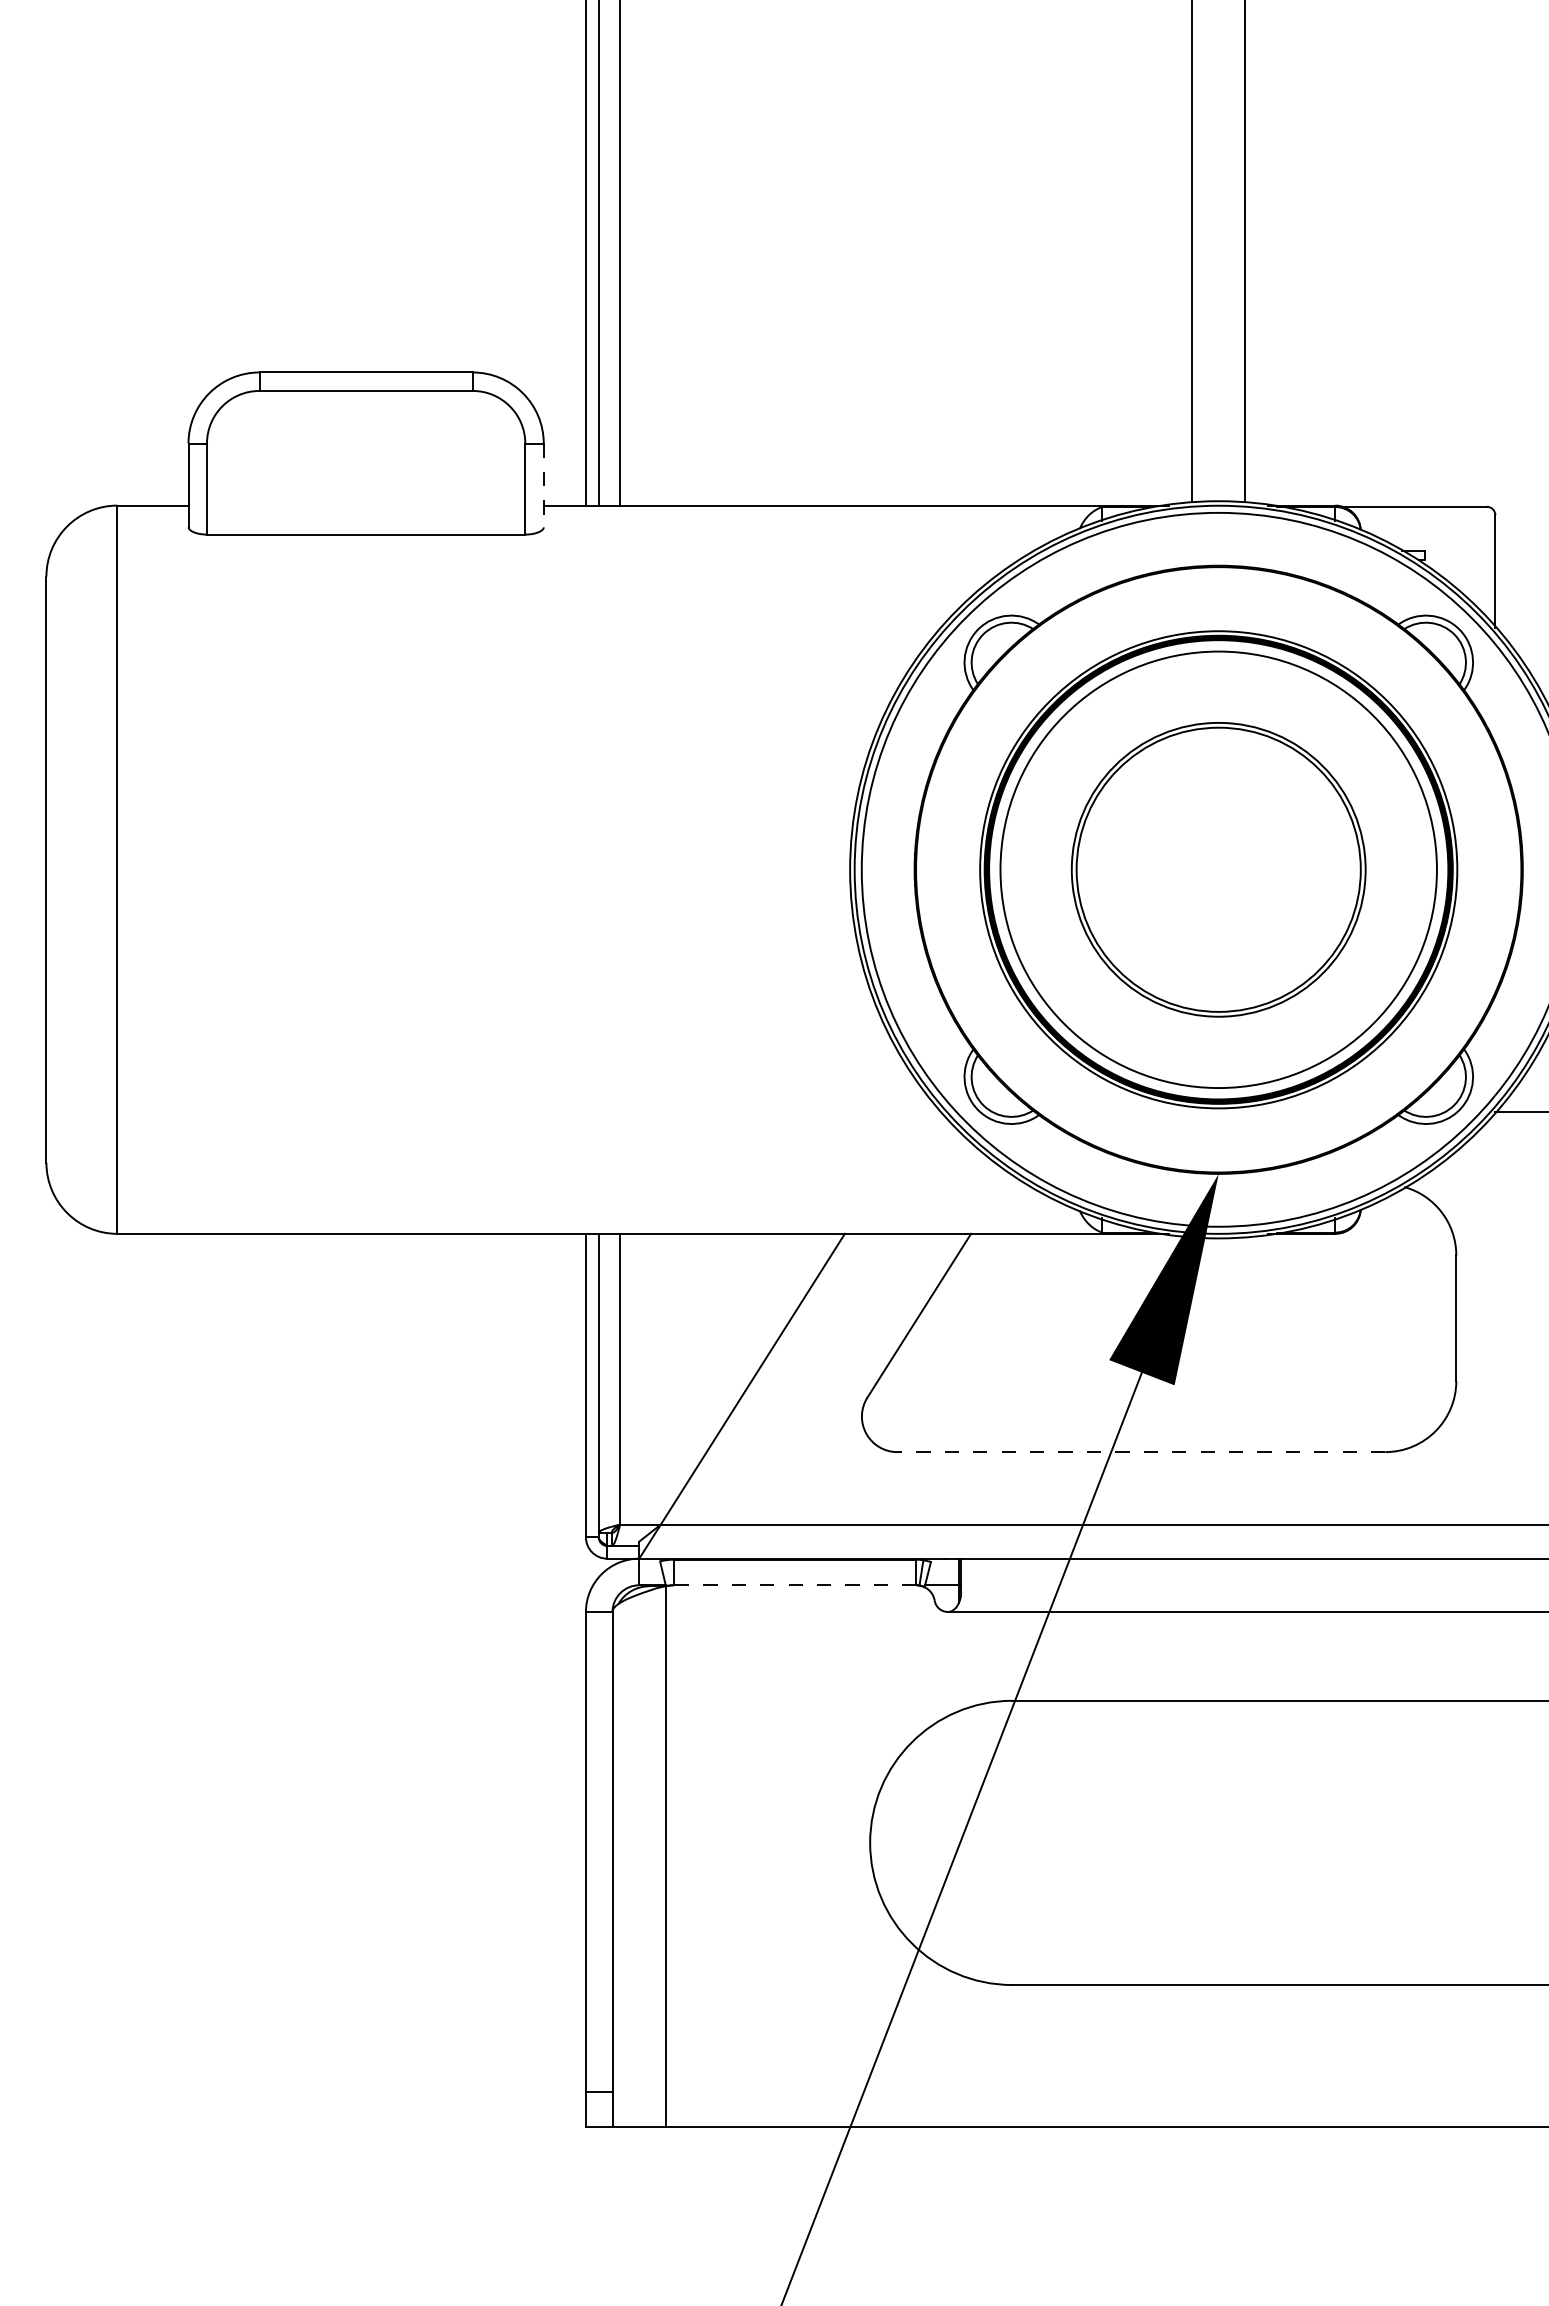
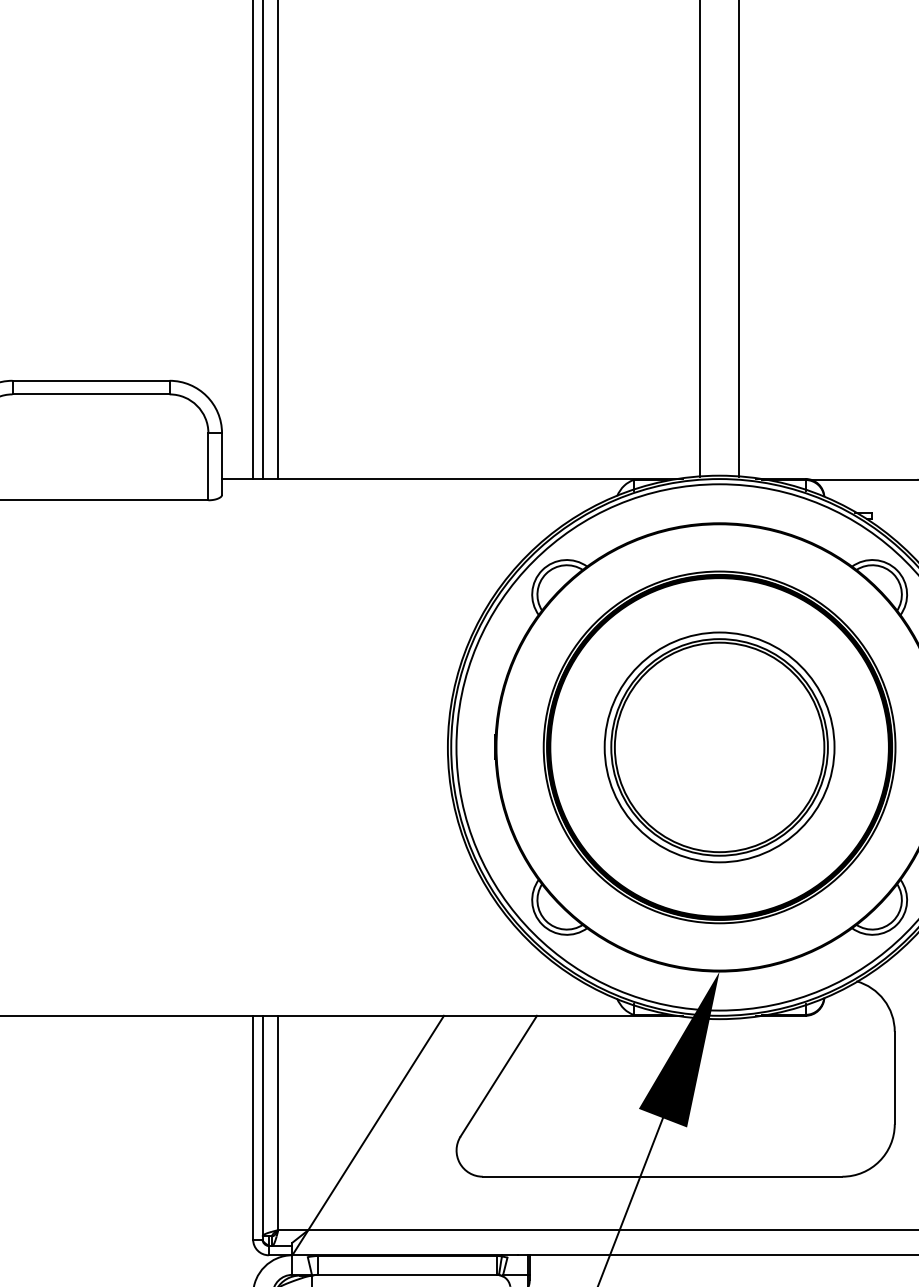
line: (543, 485) -> (221, 464), dashed -> solid
circle: (1218, 869) -> (719, 747), size x0.71
line: (1141, 1452) -> (662, 1176), dashed -> solid
line: (794, 1585) -> (406, 1275), dashed -> solid

